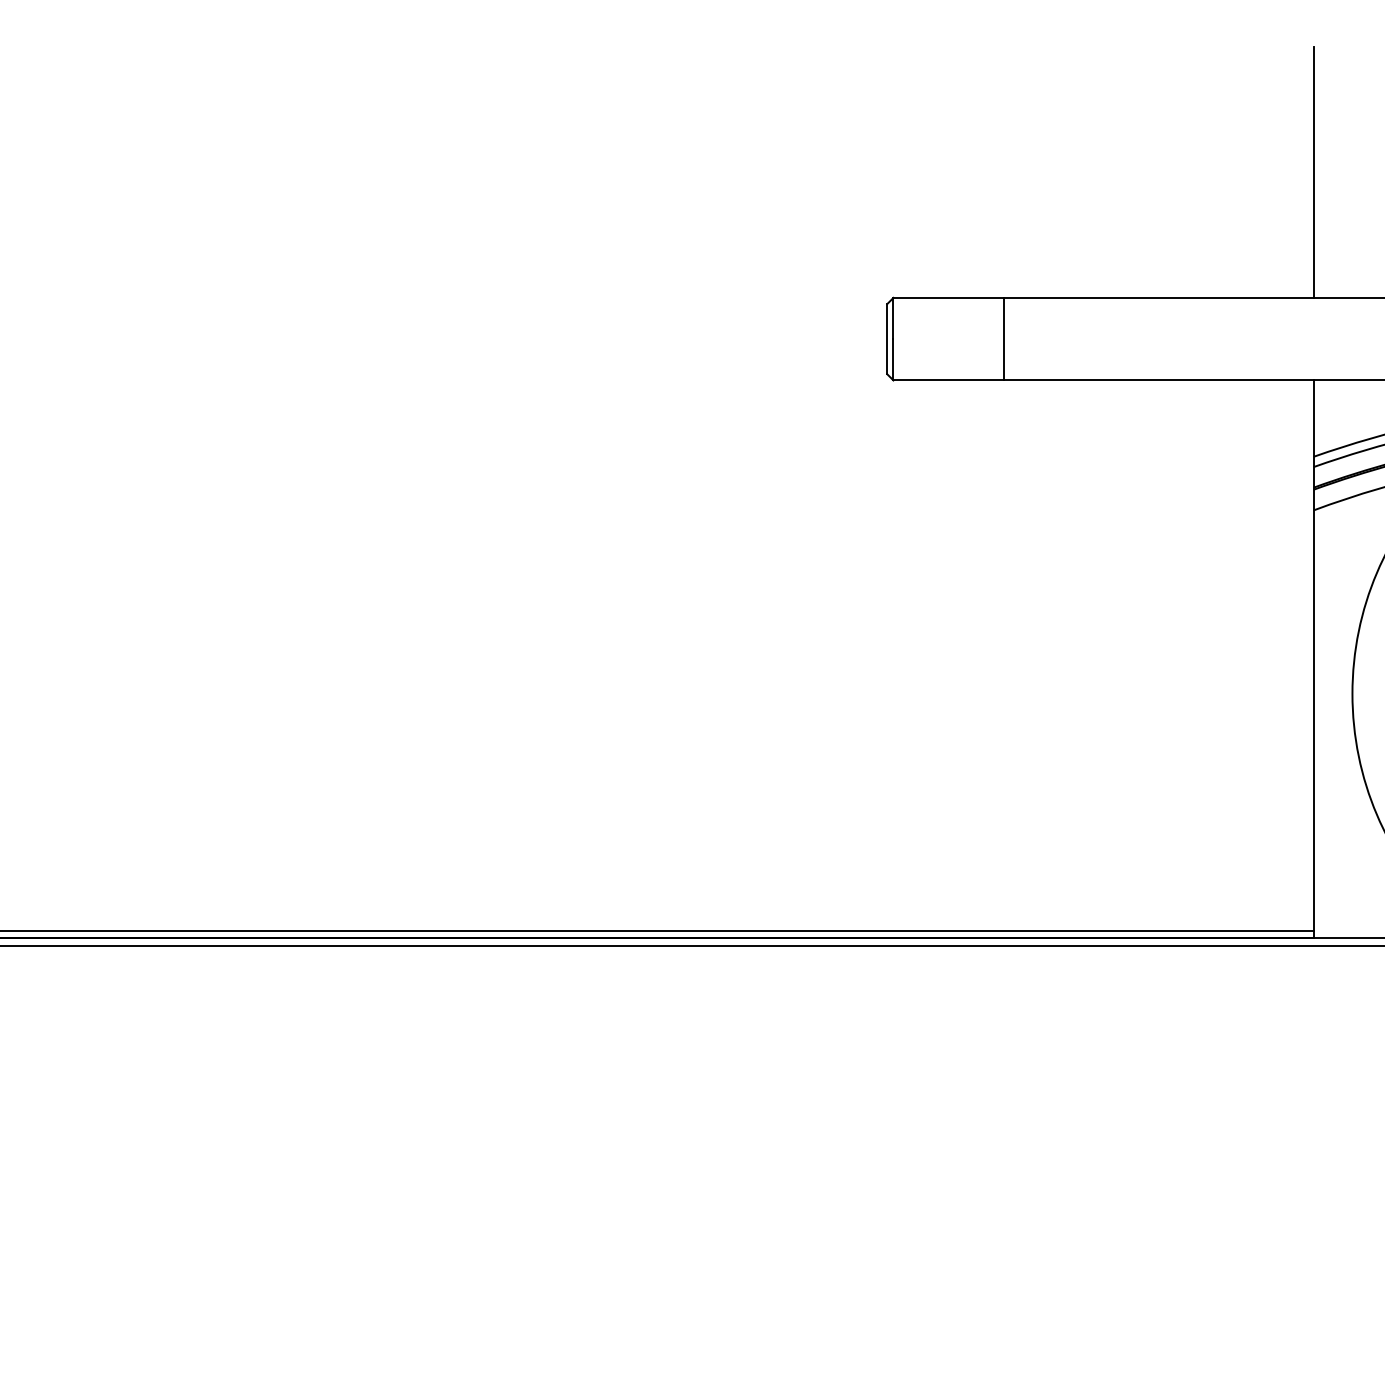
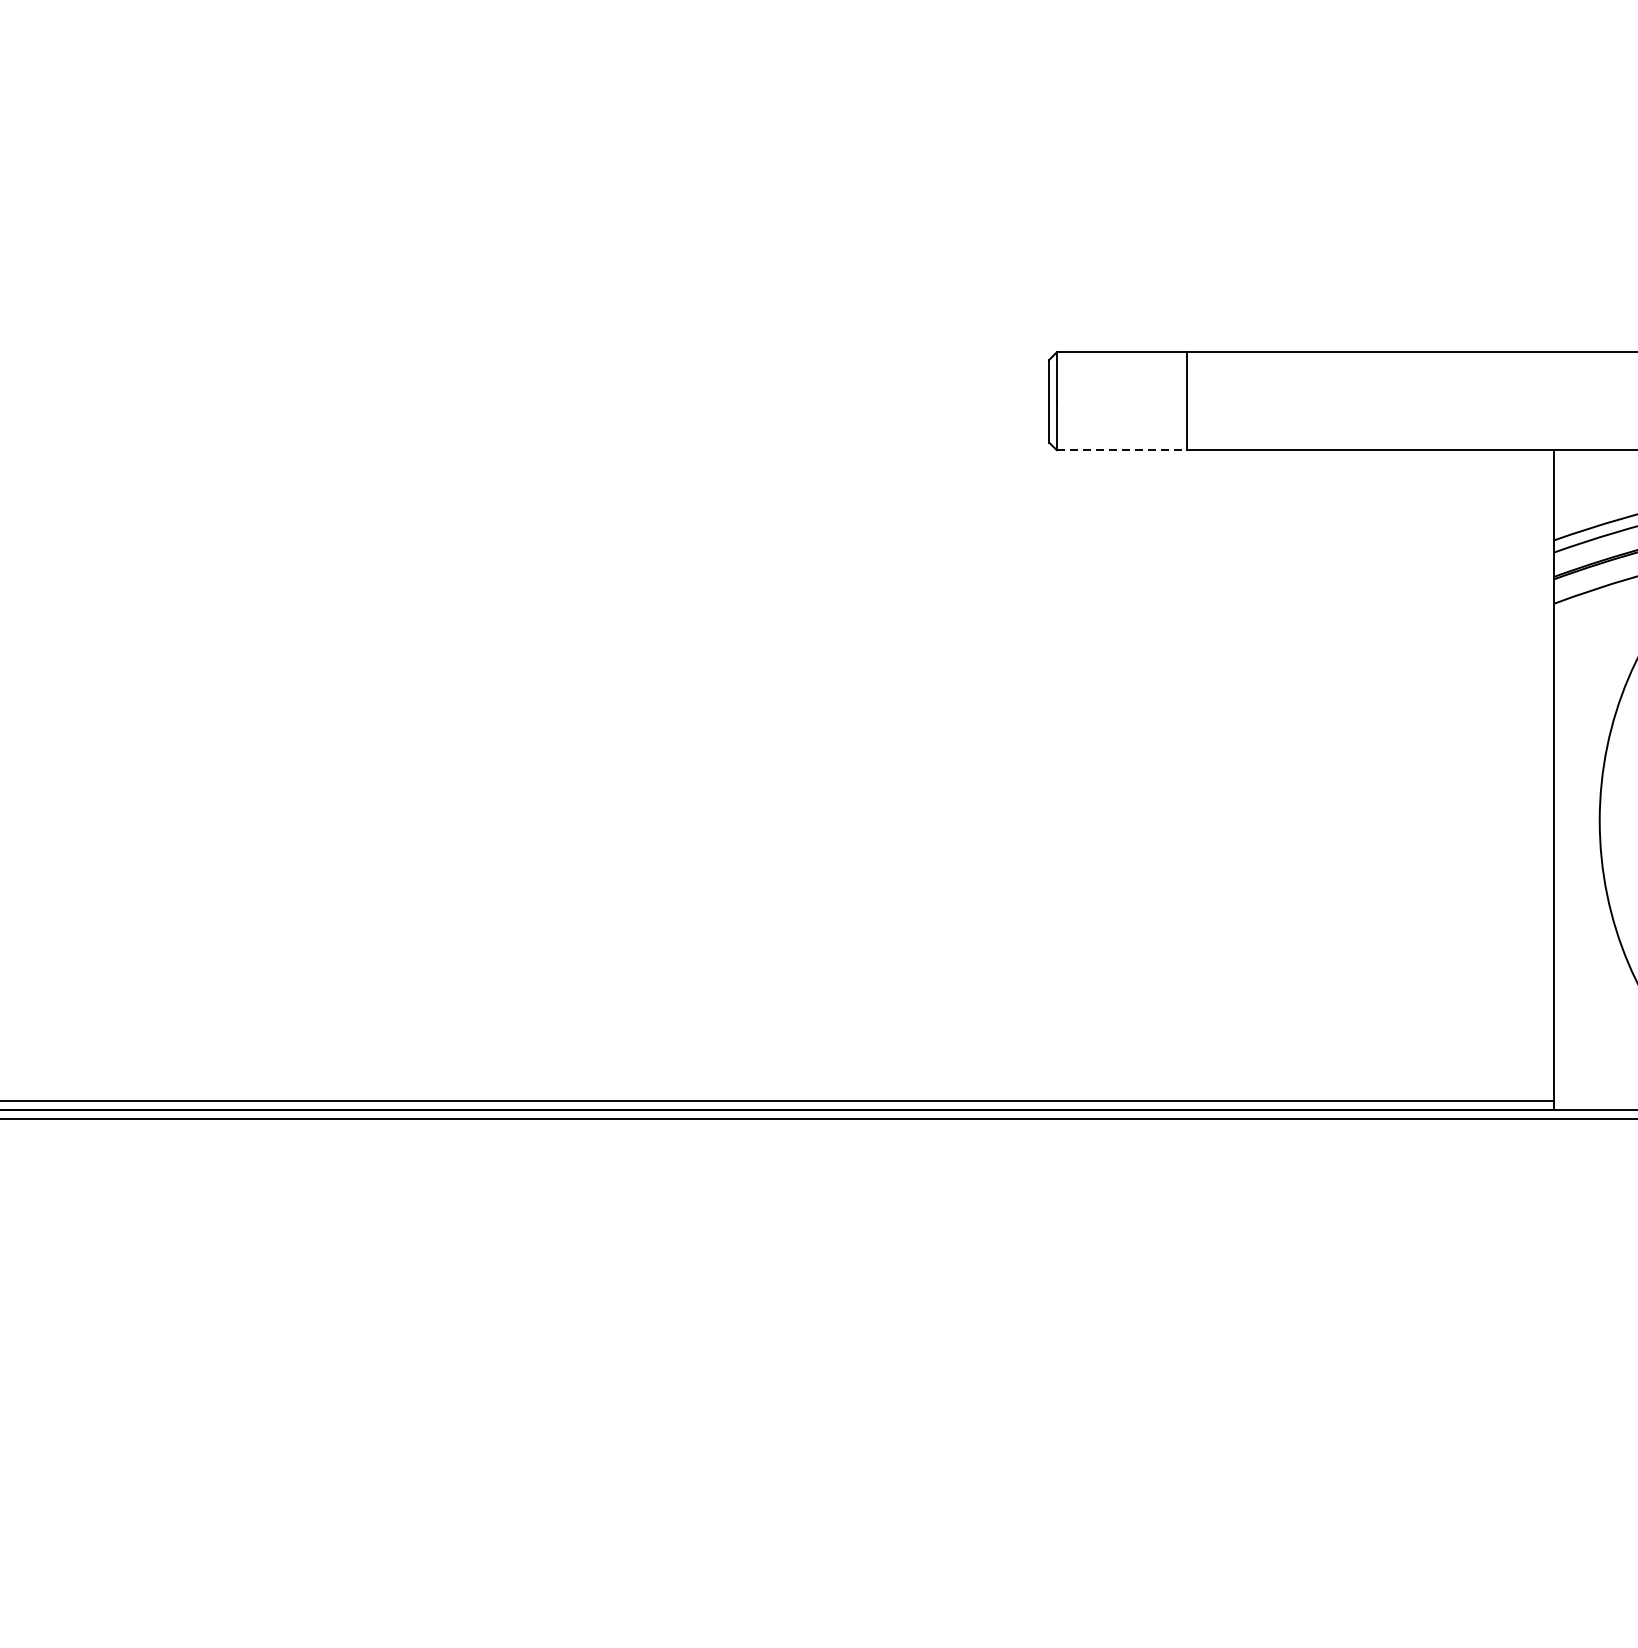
line: (1313, 171) -> (1553, 202), removed
line: (949, 380) -> (1123, 450), solid -> dashed

